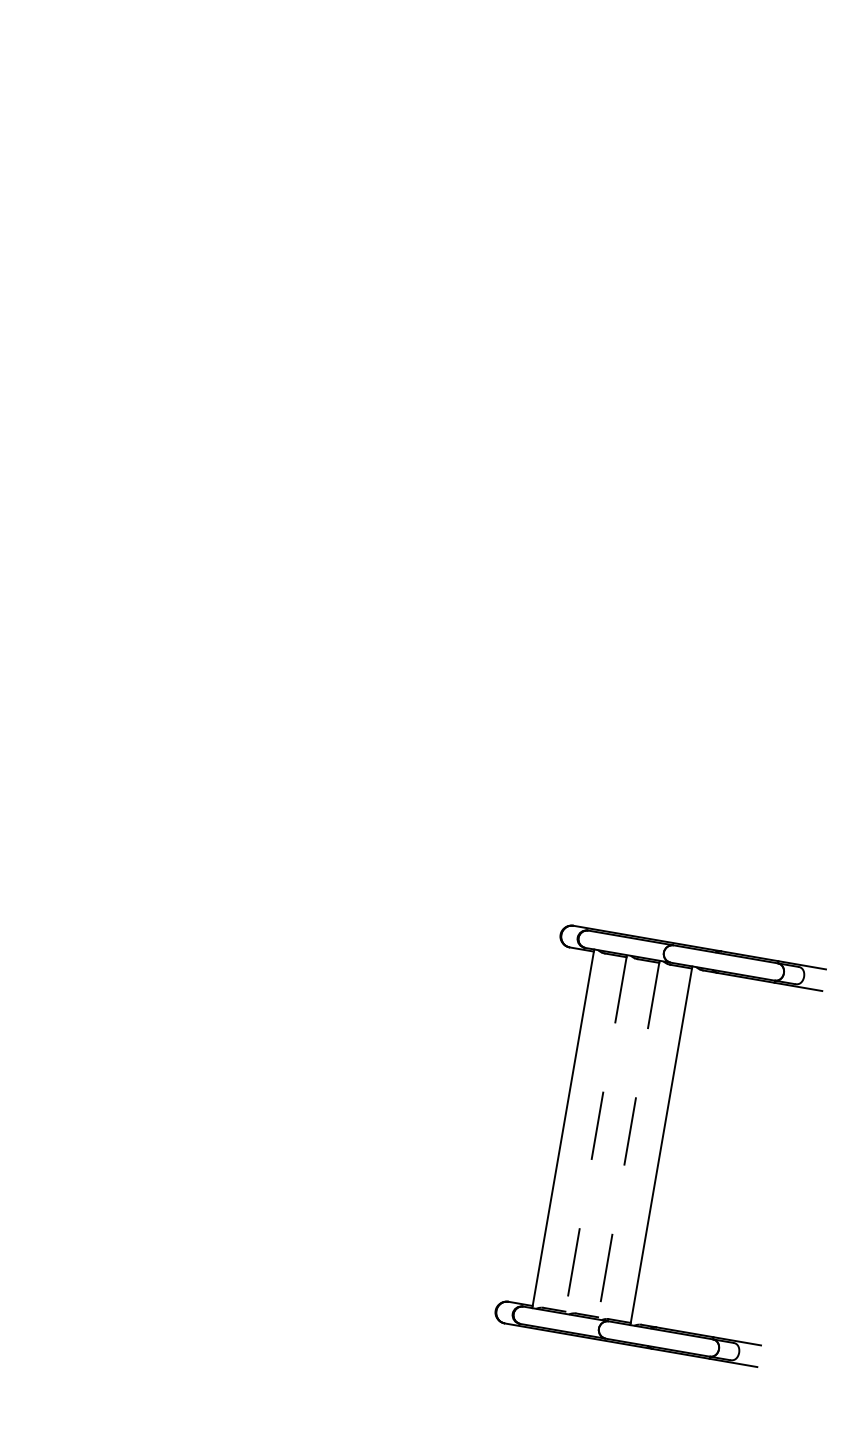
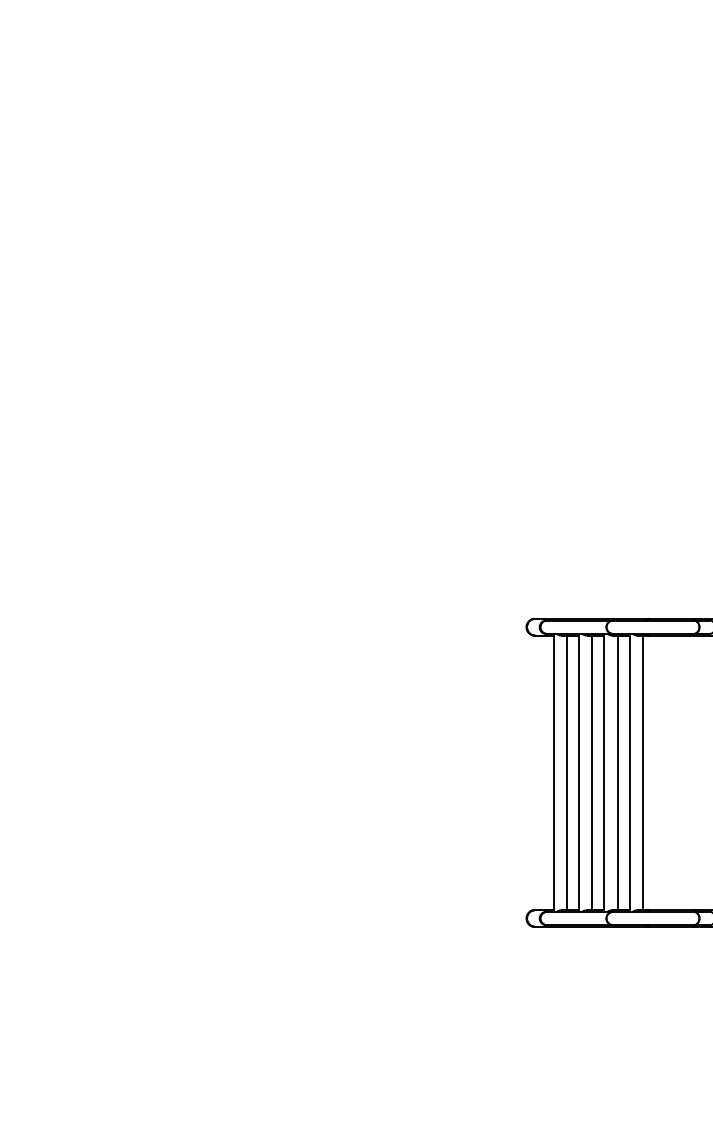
line: (581, 1131) -> (567, 772), added
line: (596, 1134) -> (579, 772), dashed -> solid
line: (613, 1136) -> (592, 772), added
line: (628, 1139) -> (604, 772), dashed -> solid
line: (645, 1142) -> (617, 772), added
line: (679, 1148) -> (643, 772), added

